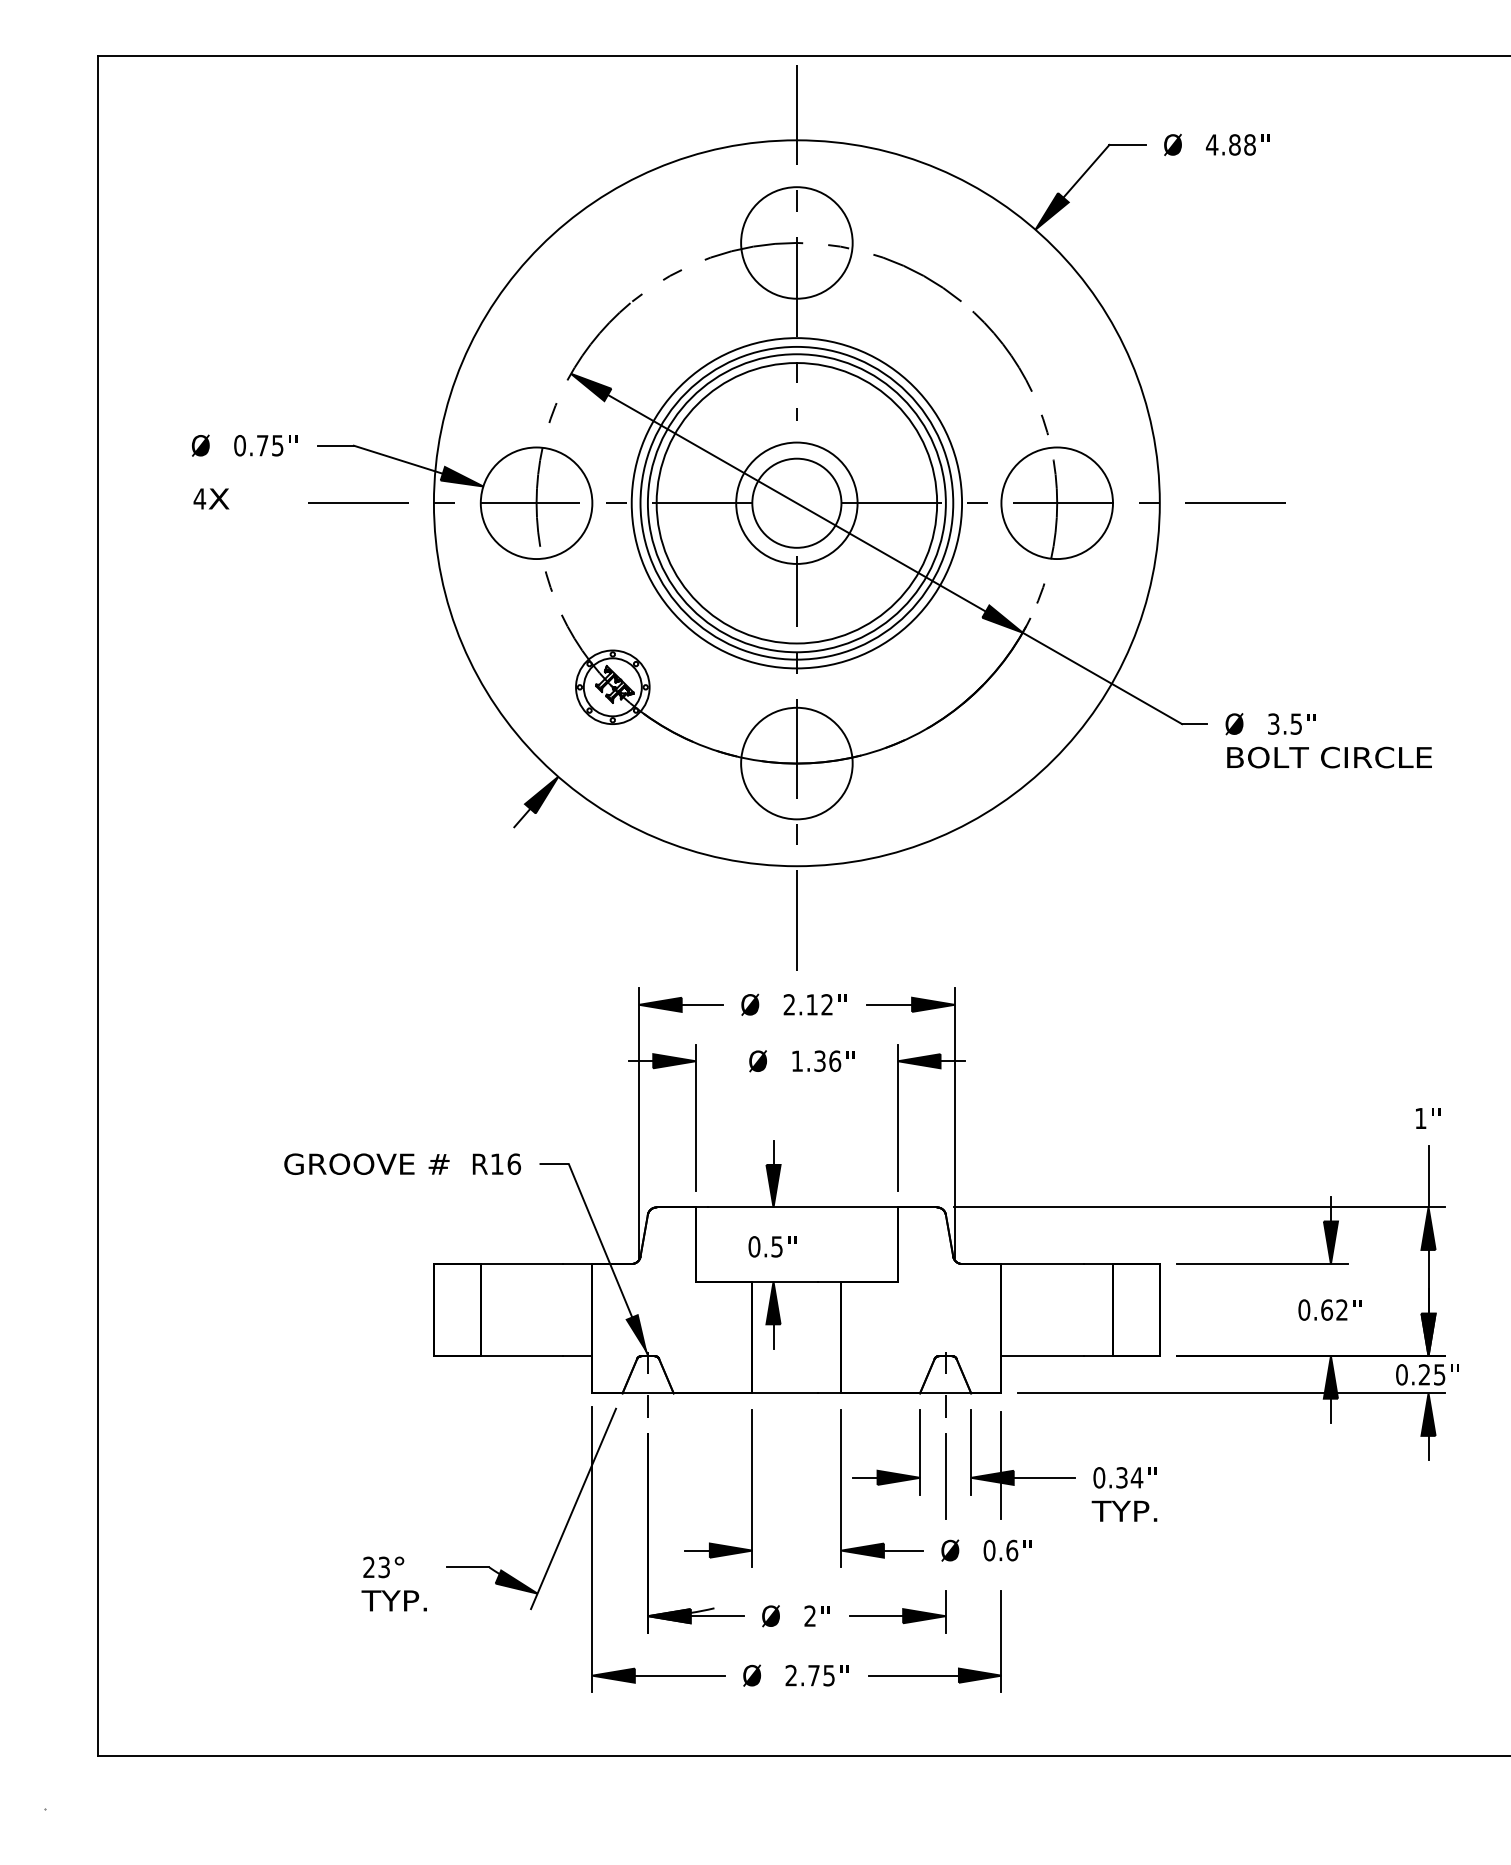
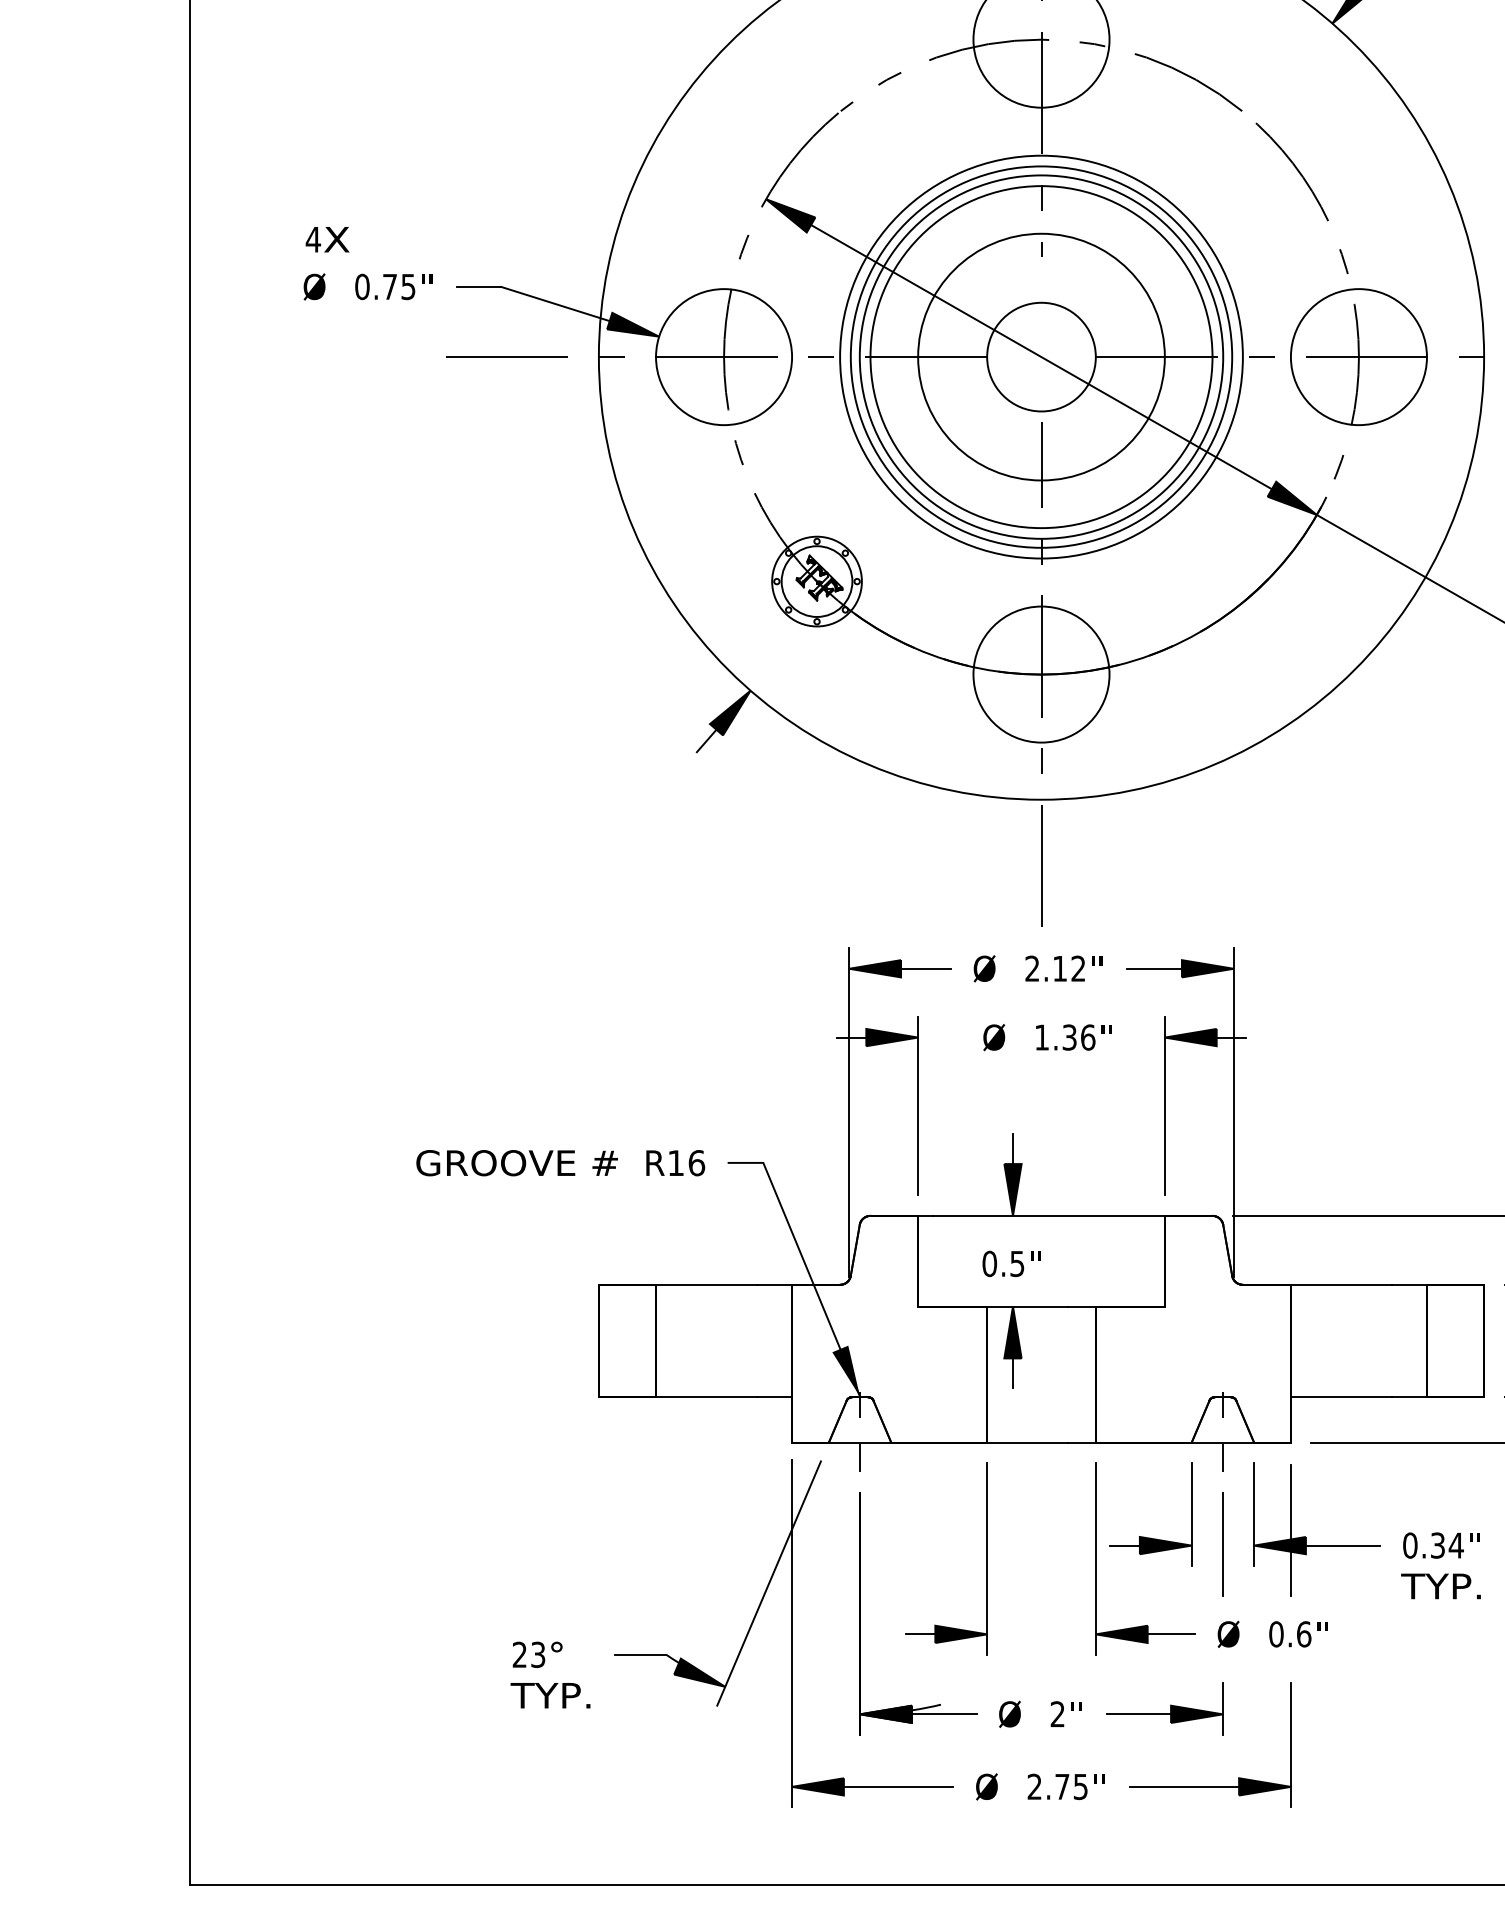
text: (211, 498) -> (327, 239), moved
circle: (796, 503) -> (1041, 357), size x1.67

